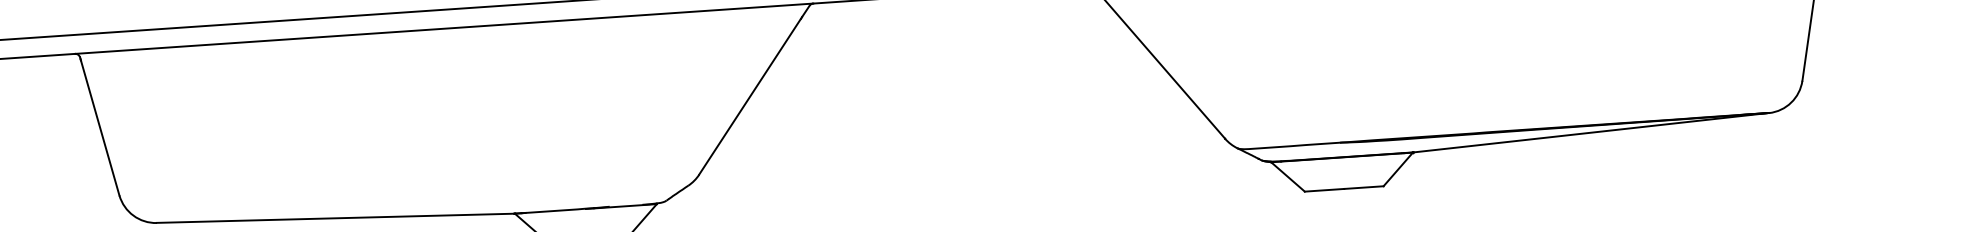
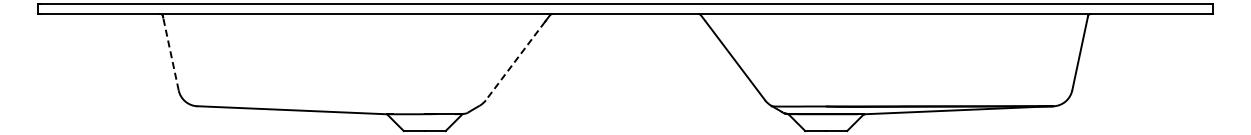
line: (750, 97) -> (515, 61), solid -> dashed
line: (99, 127) -> (170, 53), solid -> dashed

